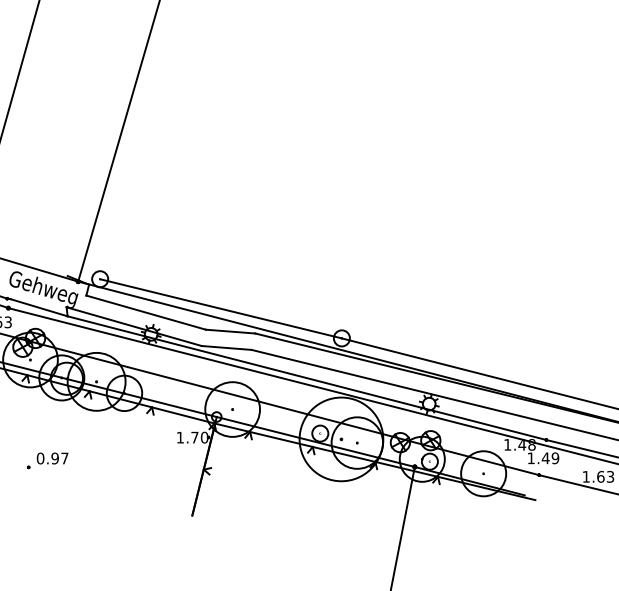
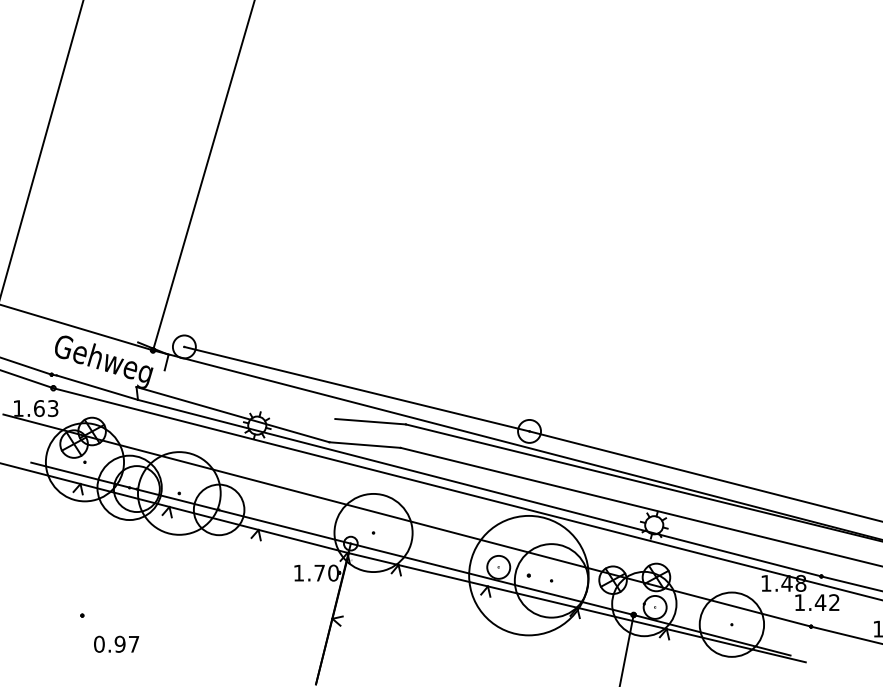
line: (145, 312) -> (249, 394), removed
text: (52, 458) -> (116, 644), moved
text: (555, 458) -> (834, 602), 1.49 -> 1.42

